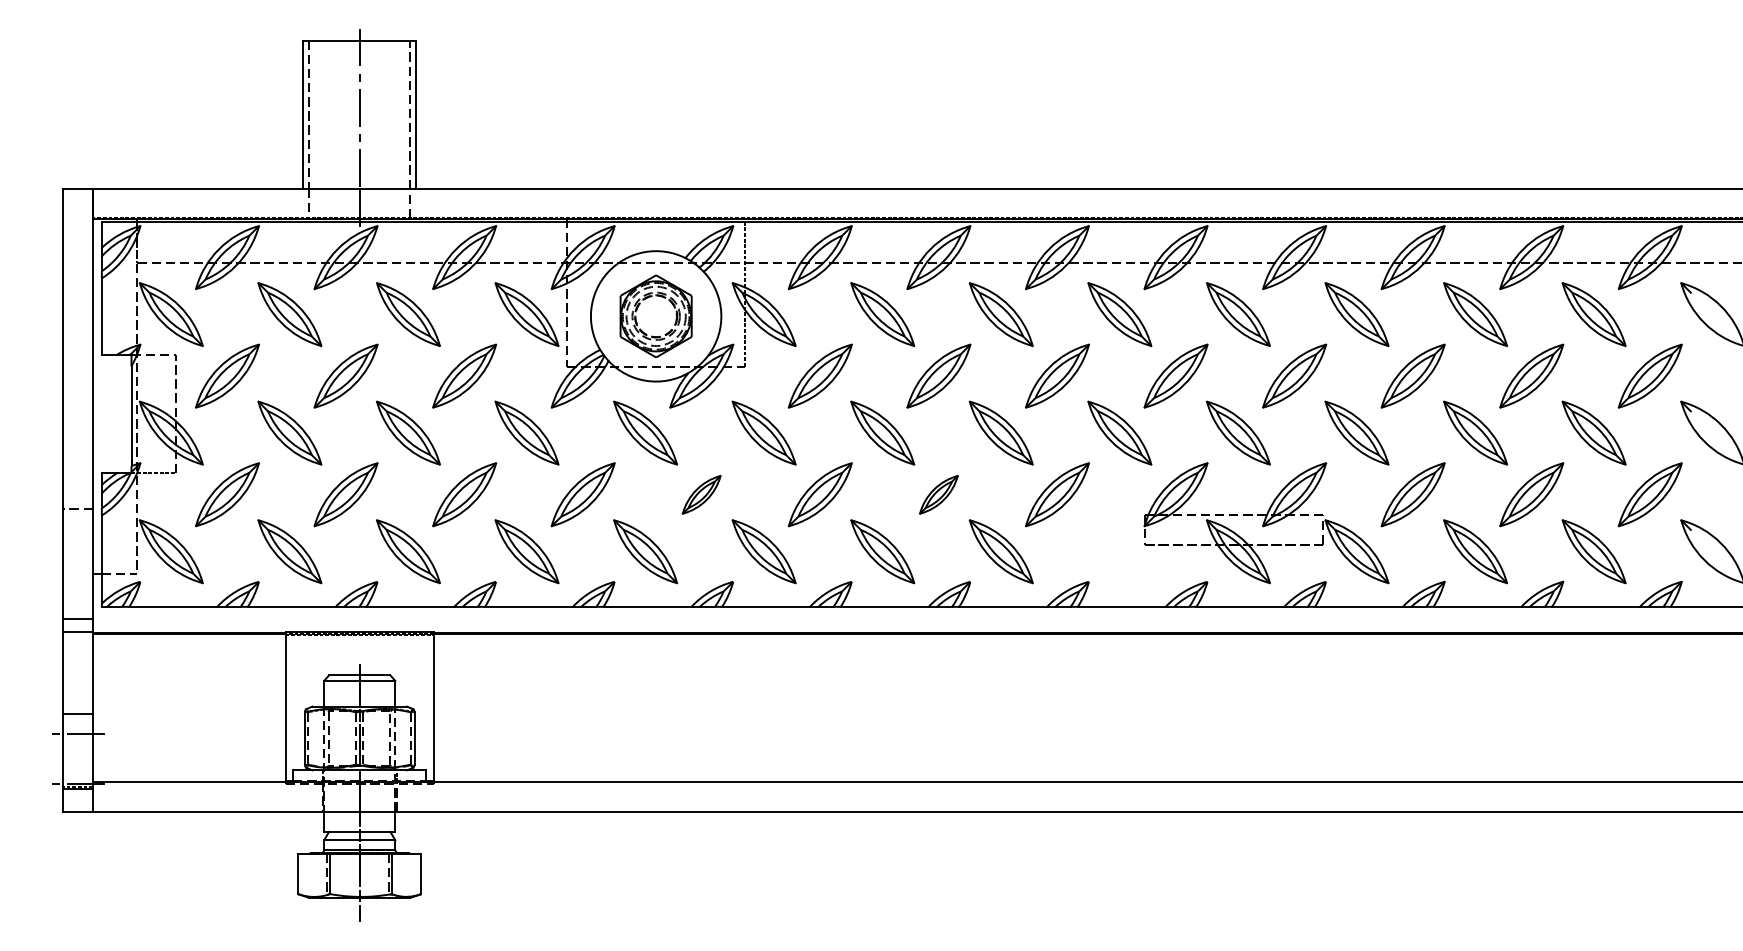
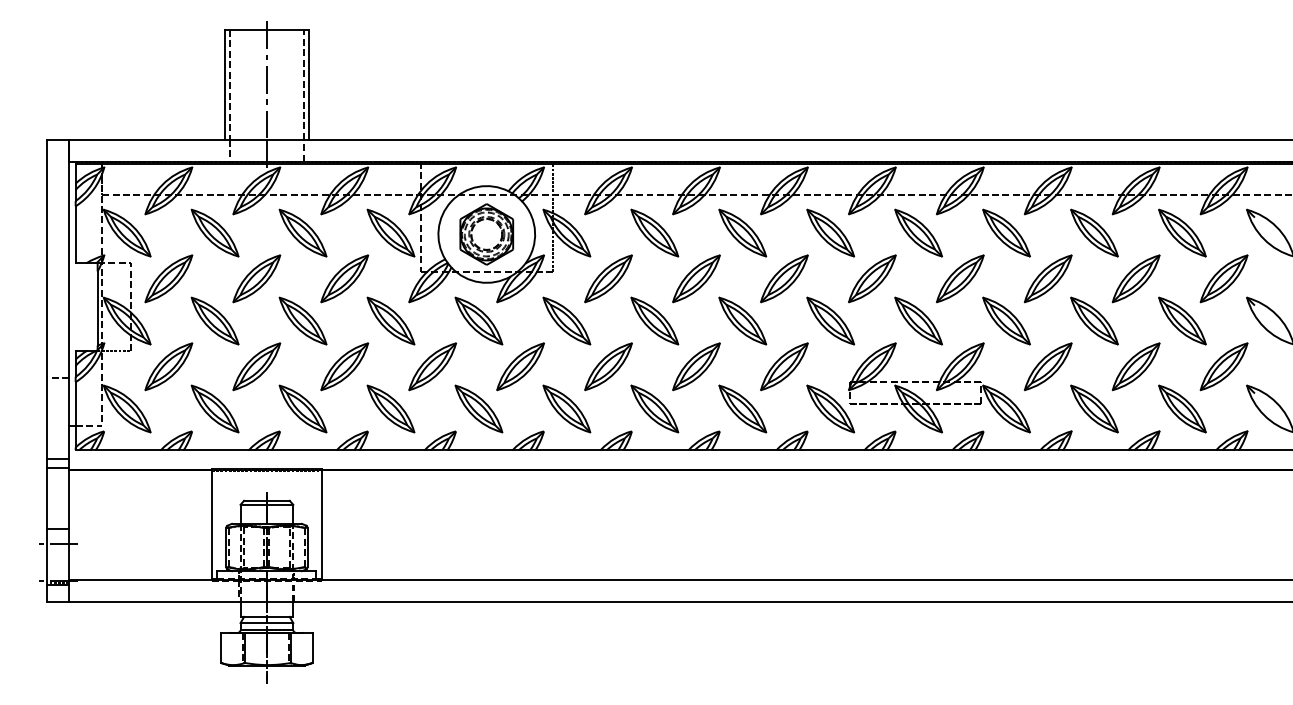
part: (701, 494) -> (520, 366), size x1.67
part: (938, 494) -> (696, 366), size x1.67
part: (1119, 551) -> (830, 408), added

